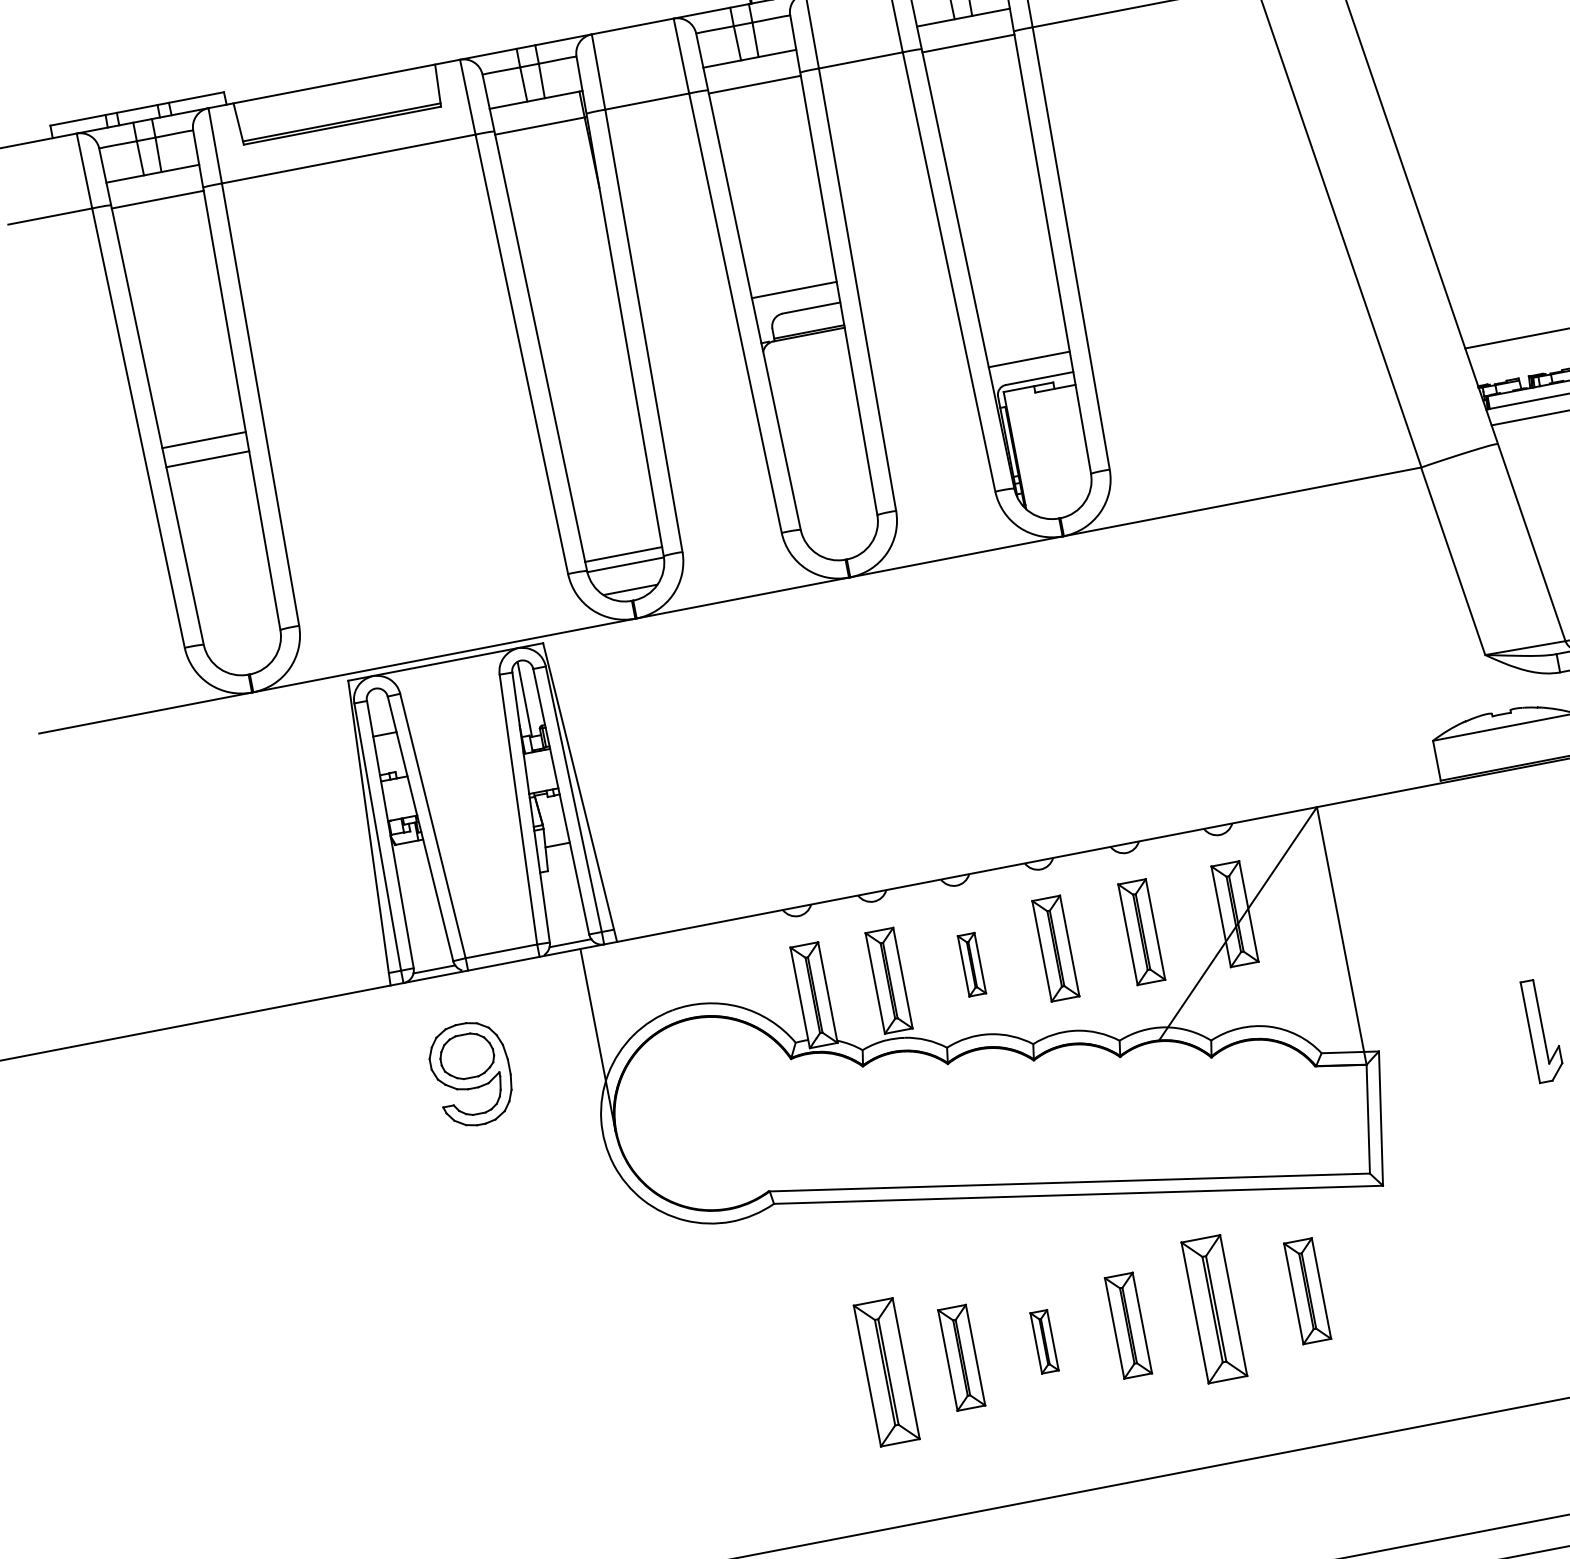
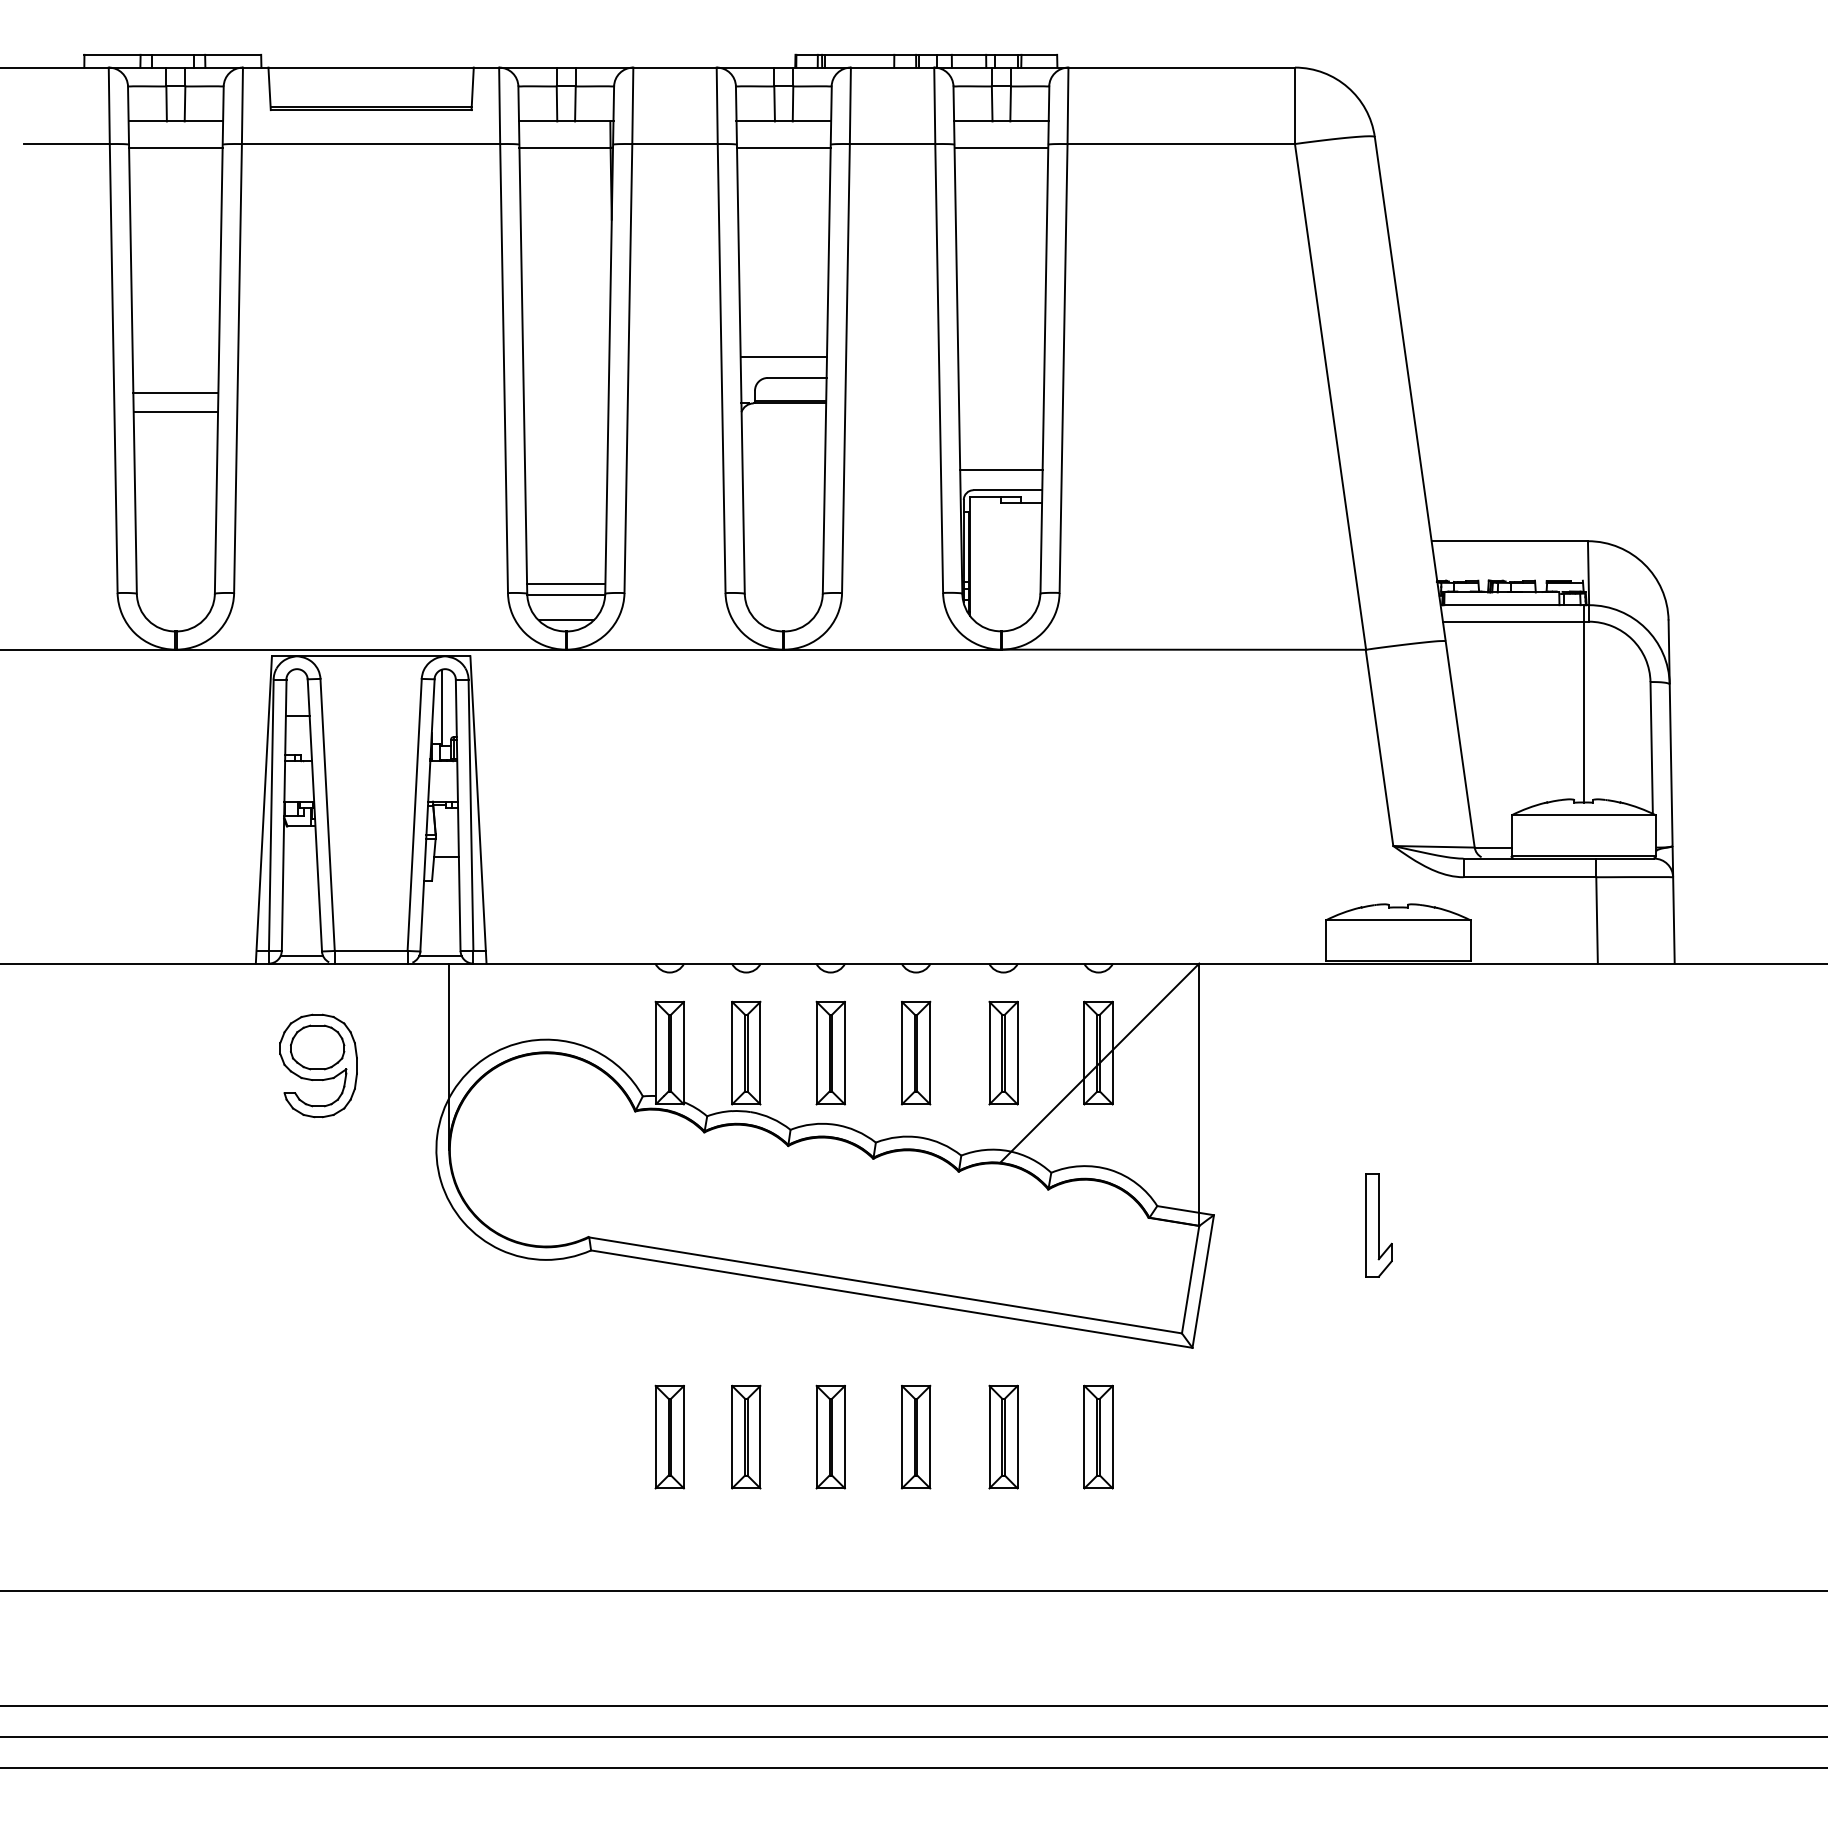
part: (971, 964) -> (830, 1052), size x1.67
part: (1214, 1308) -> (1003, 1436), size x0.71
part: (1044, 1341) -> (830, 1436), size x1.67
part: (886, 1371) -> (669, 1436), size x0.71

